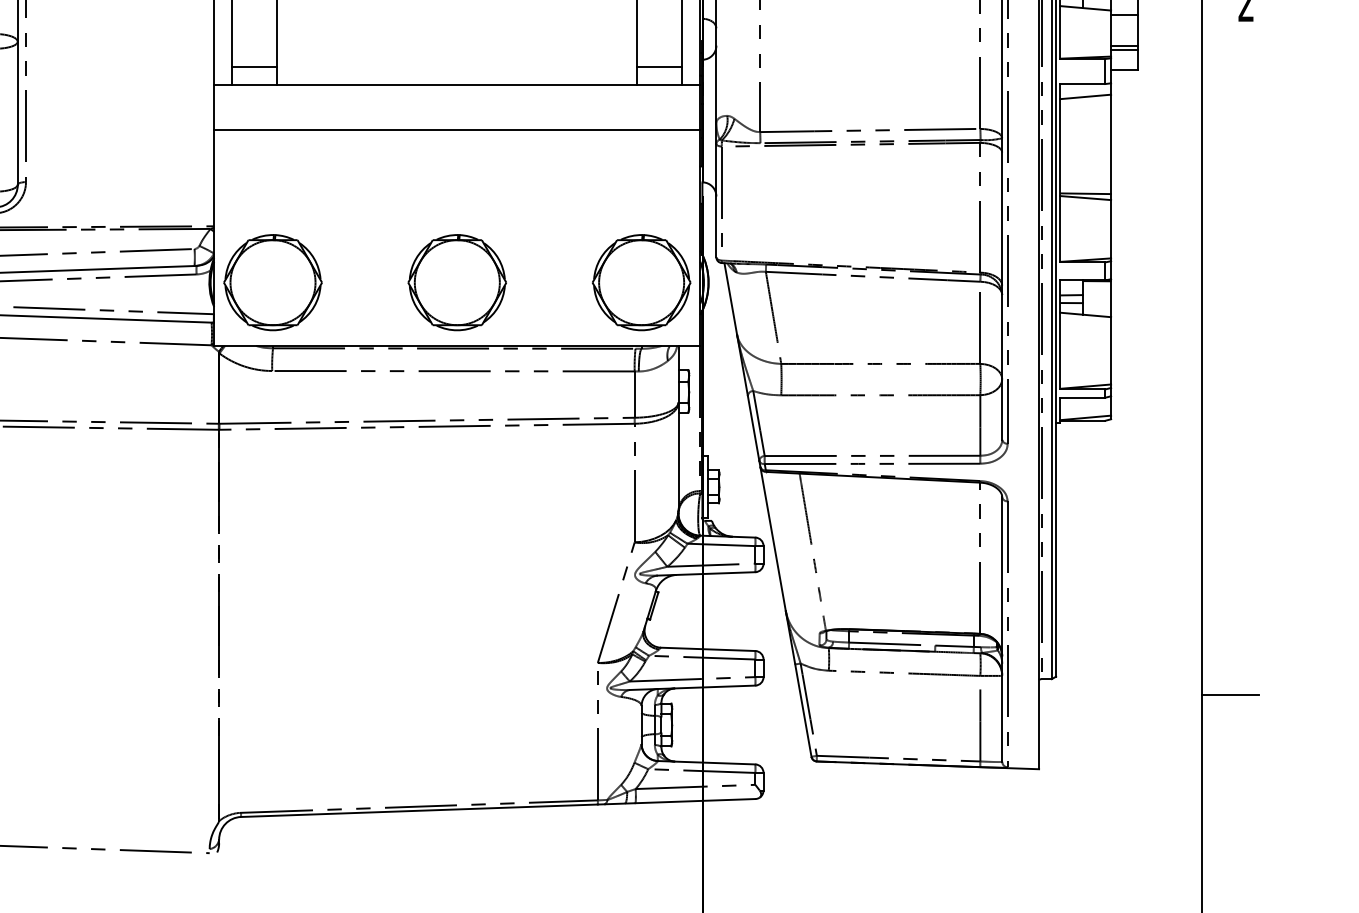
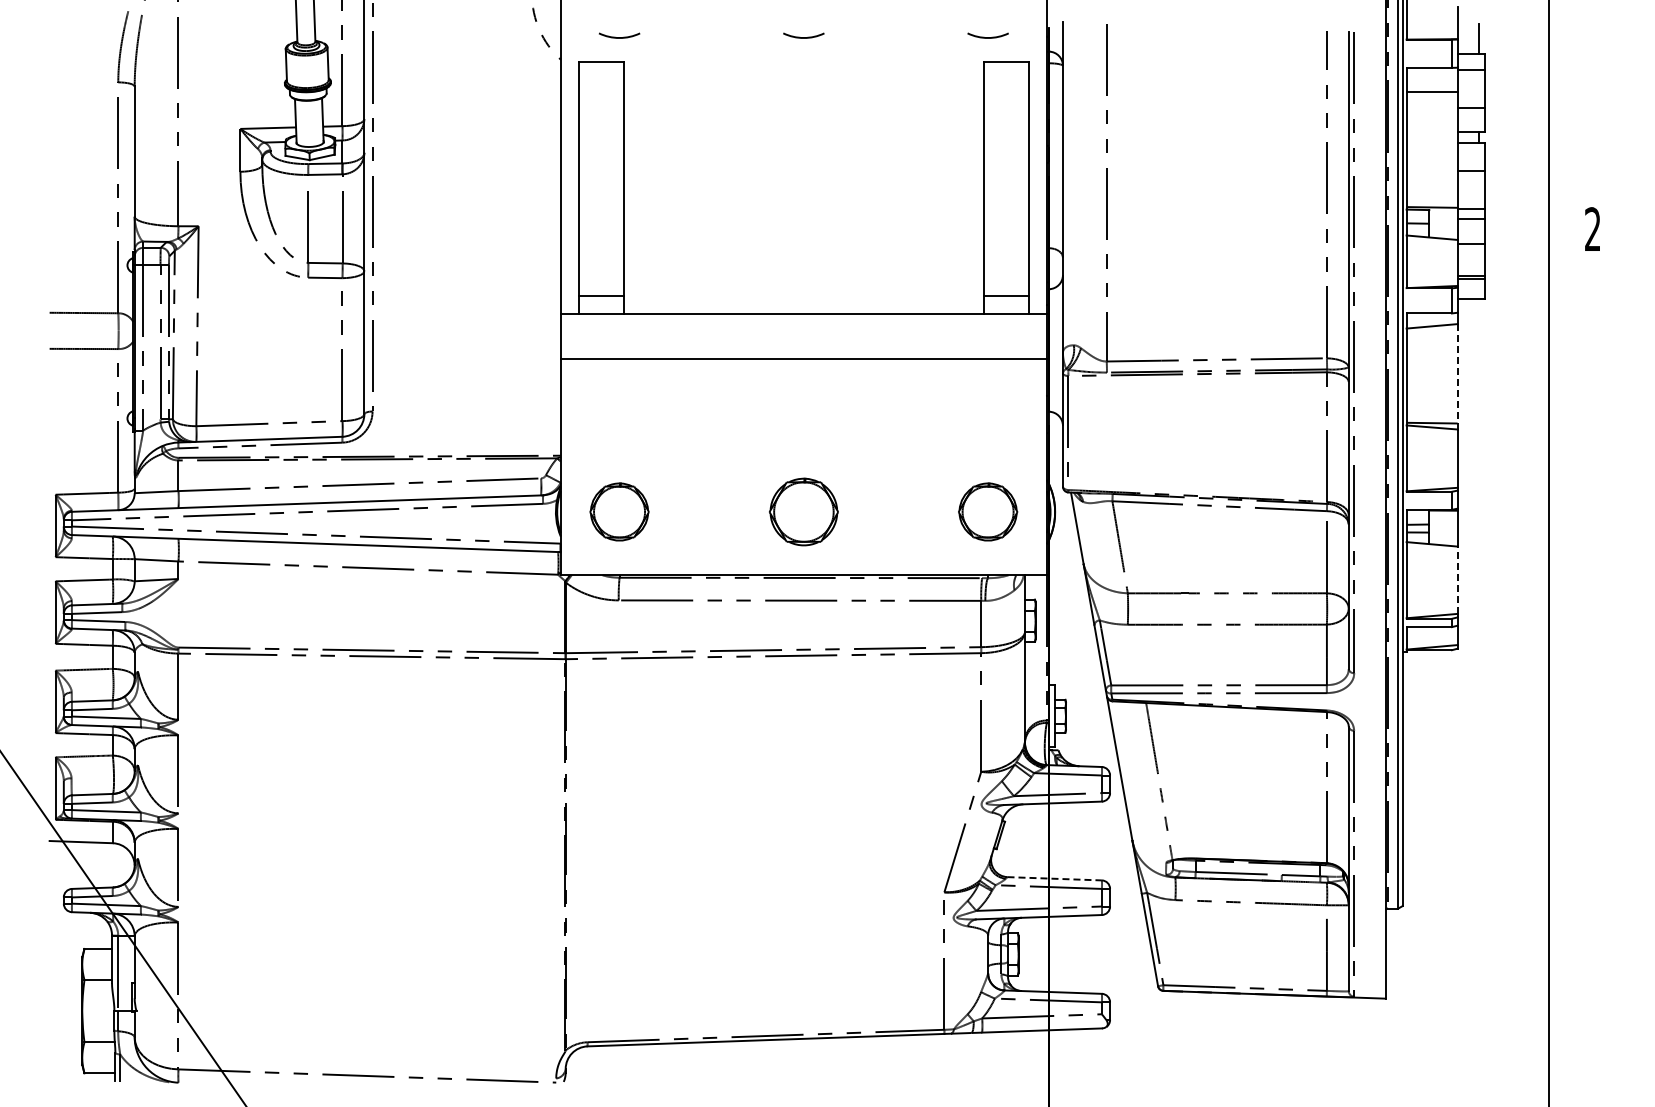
line: (1110, 144) -> (1457, 373), solid -> dashed
part: (272, 282) -> (619, 511), size x0.6
part: (456, 282) -> (803, 511), size x0.7
part: (640, 282) -> (987, 511), size x0.6
line: (1110, 351) -> (1457, 580), solid -> dashed
line: (708, 649) -> (1055, 878), solid -> dashed
line: (1229, 695) -> (1576, 924), removed

